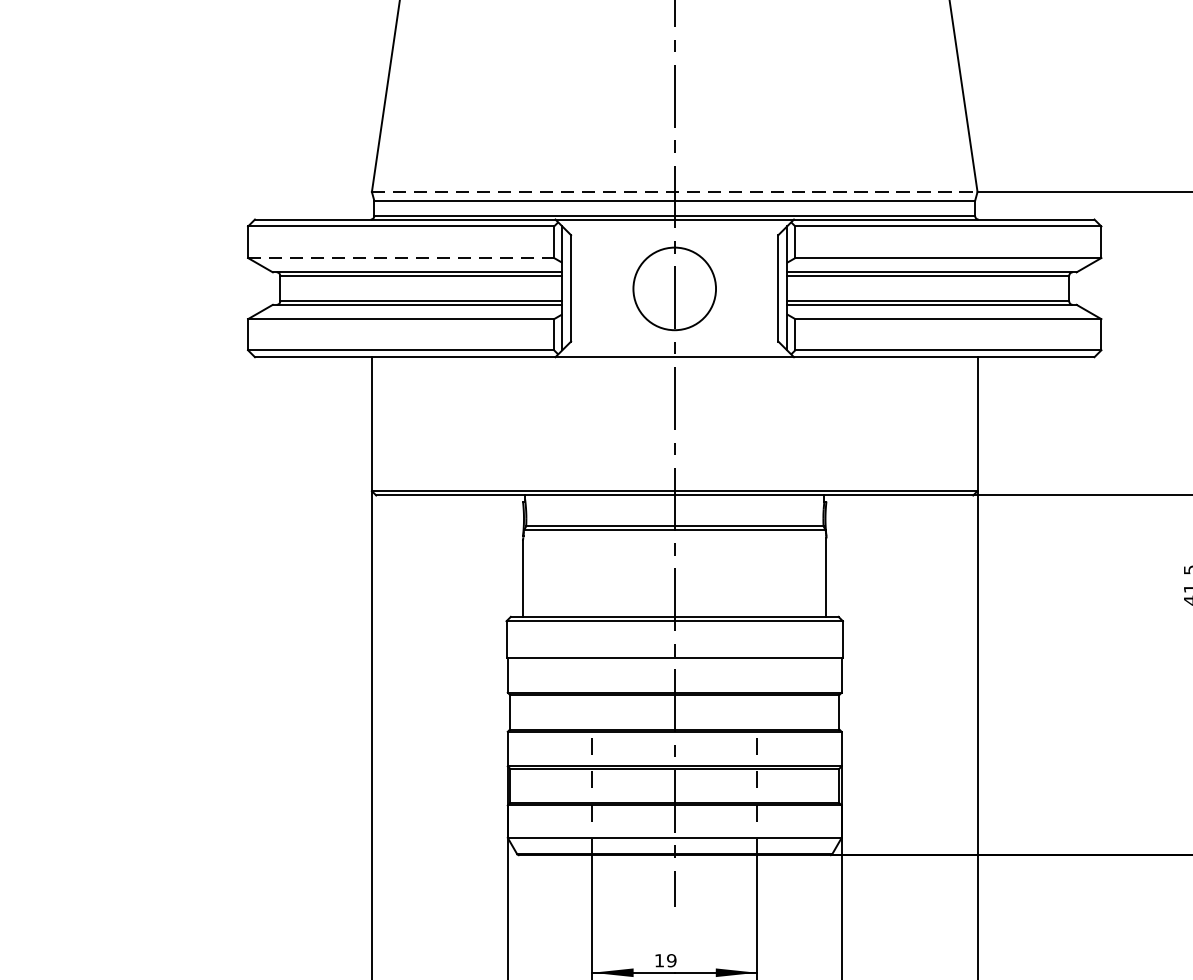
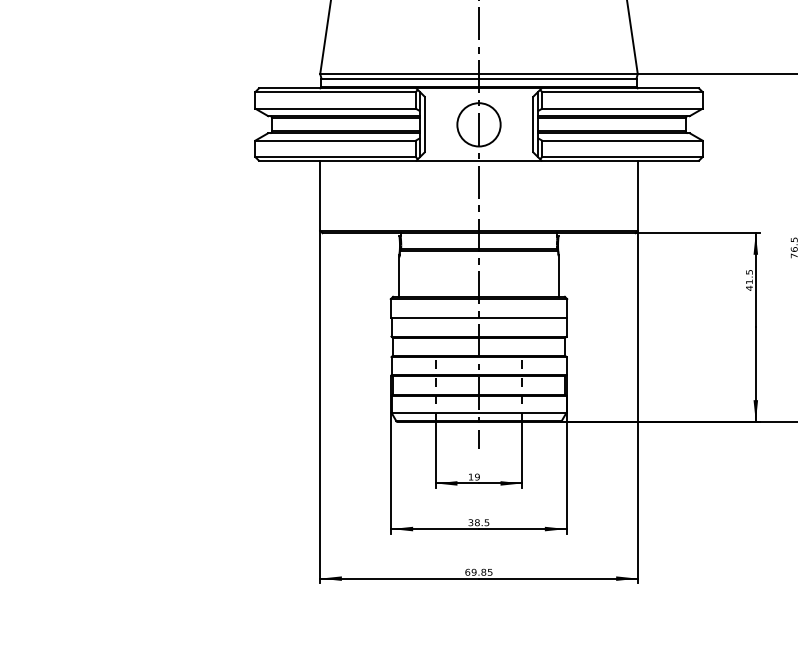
line: (675, 192) -> (479, 74), dashed -> solid
line: (402, 257) -> (336, 108), dashed -> solid

